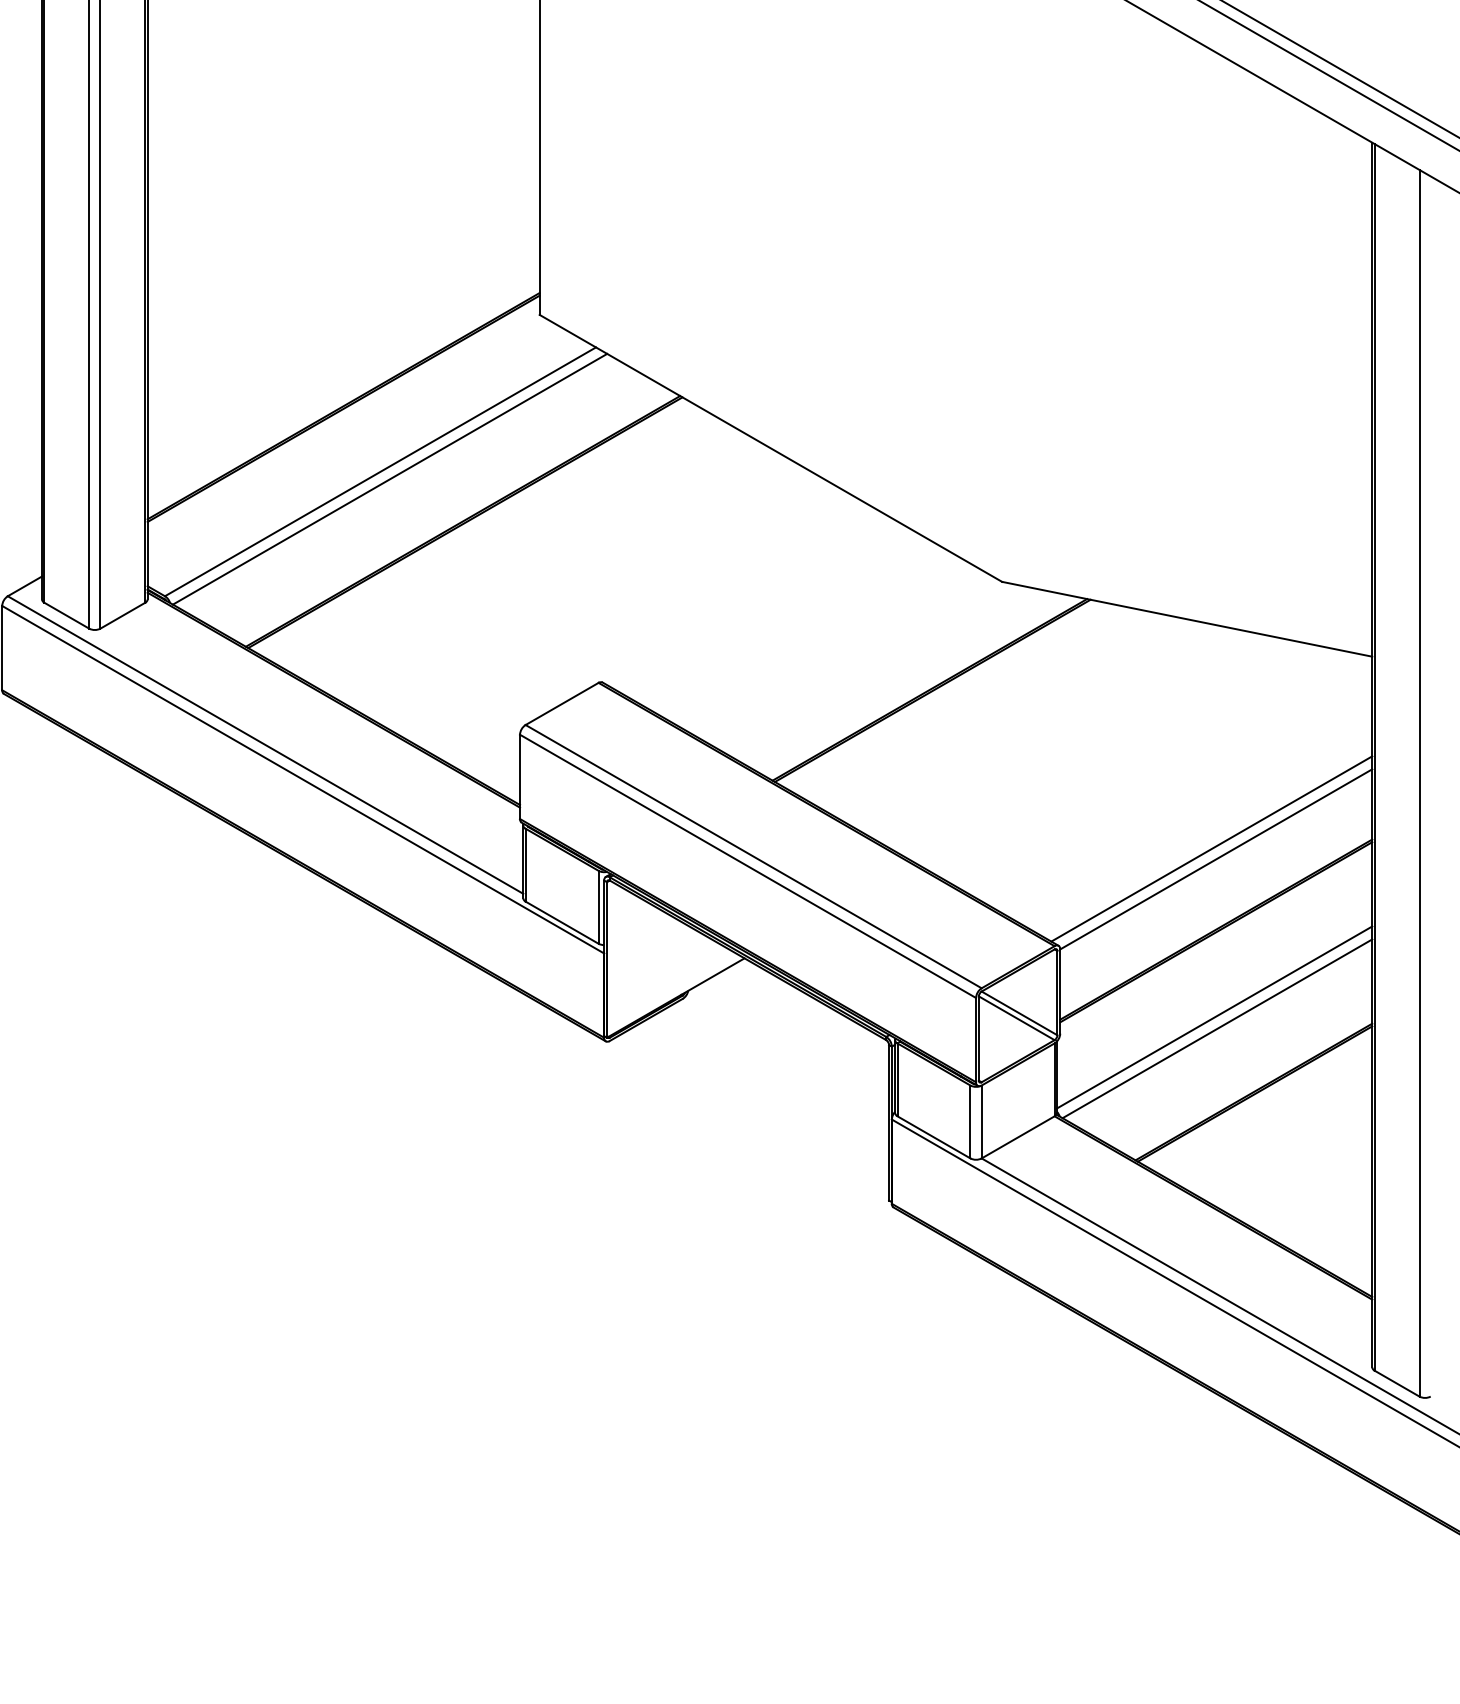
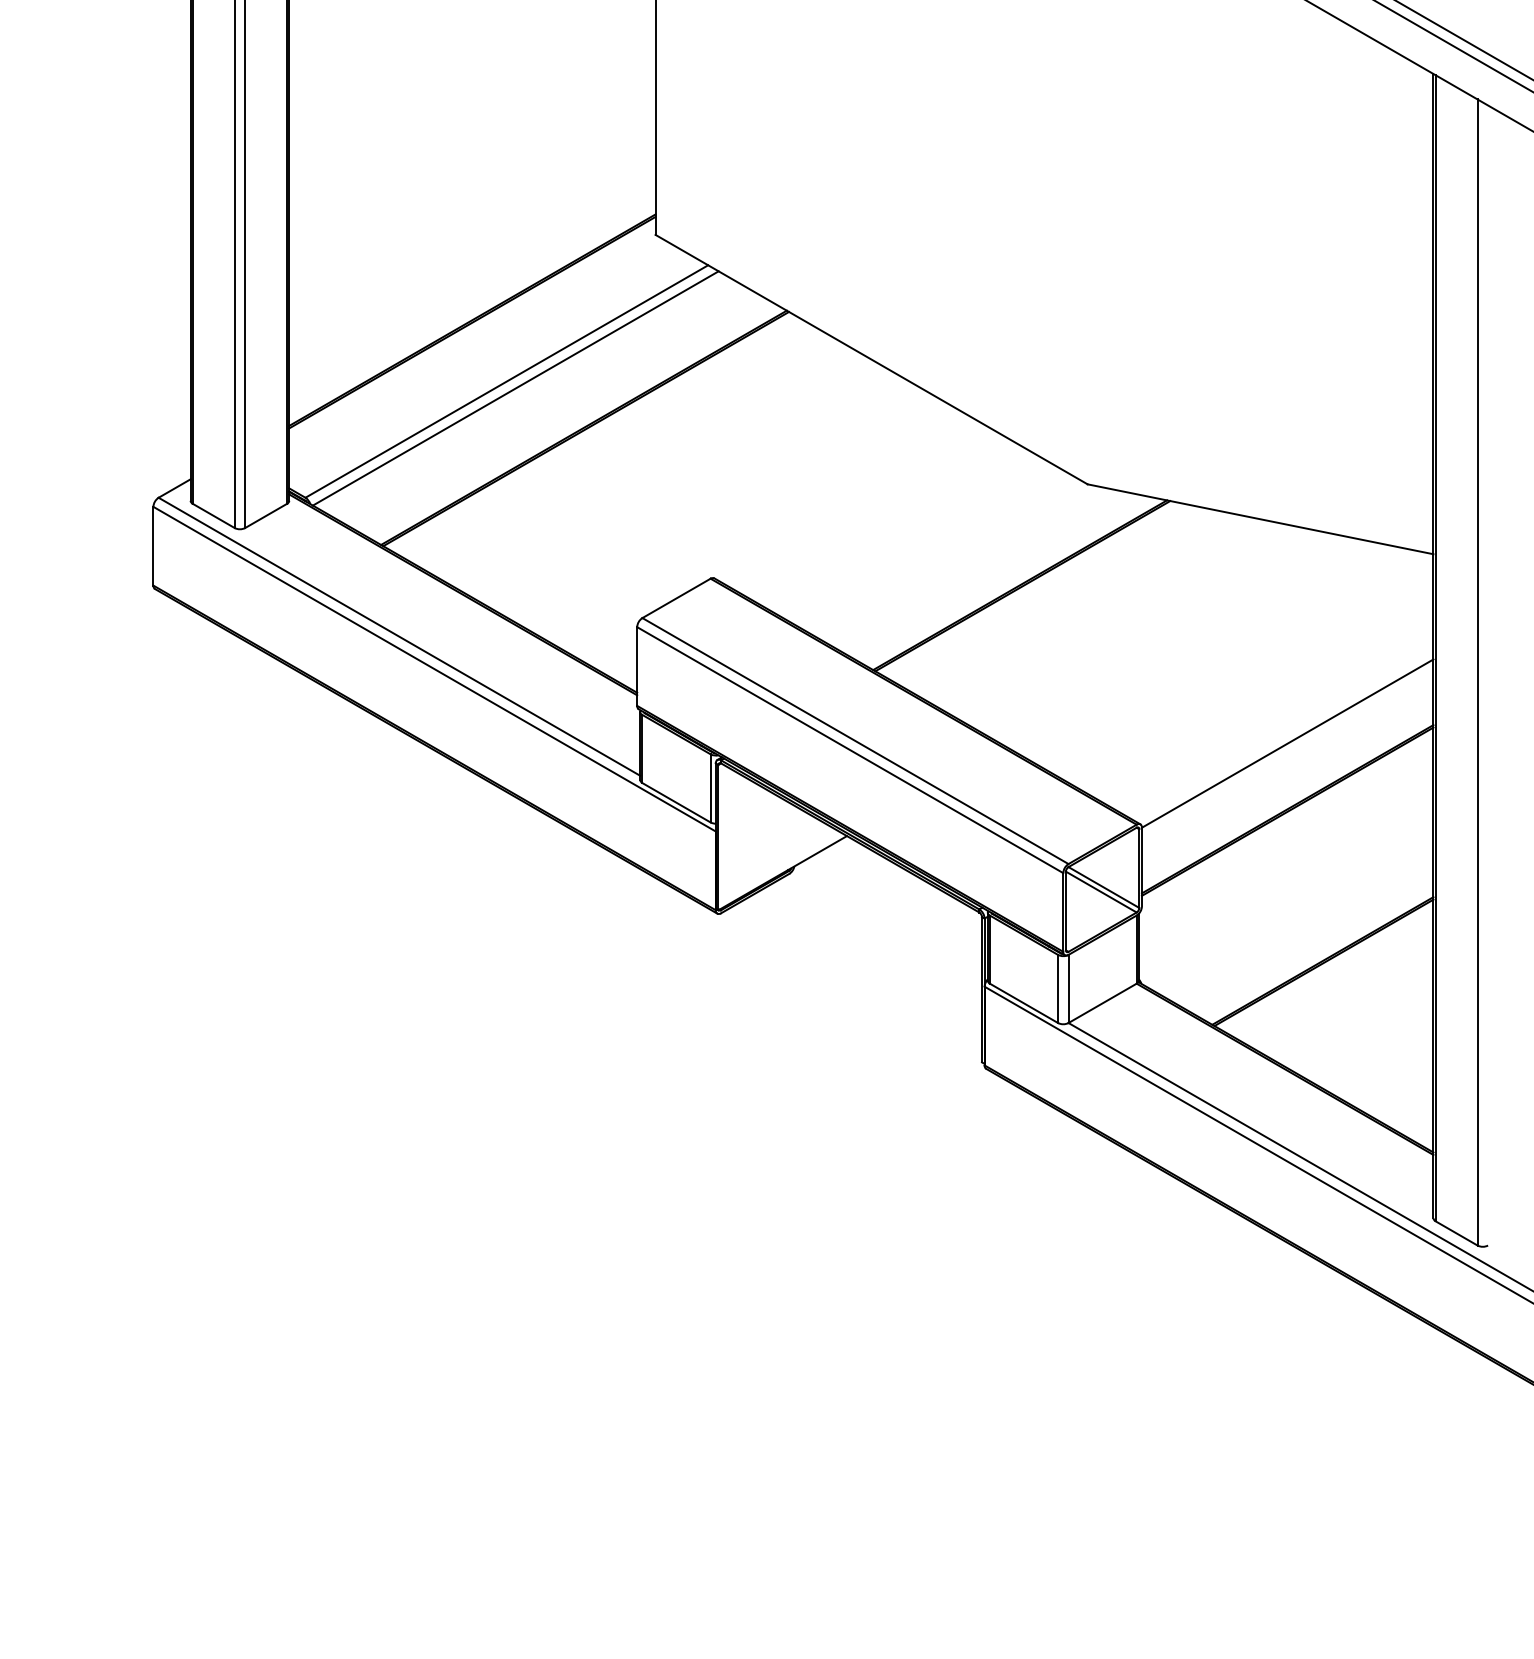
line: (1211, 848) -> (1283, 733), removed
line: (1213, 1017) -> (1285, 891), removed
line: (1217, 1028) -> (1288, 901), removed

